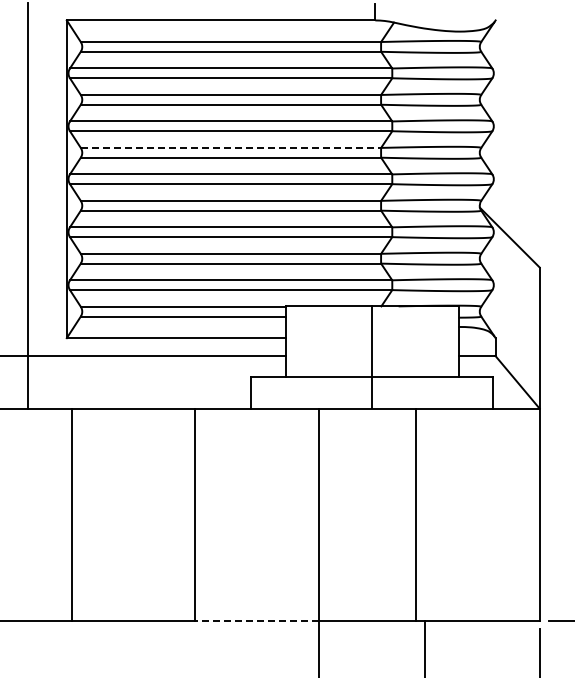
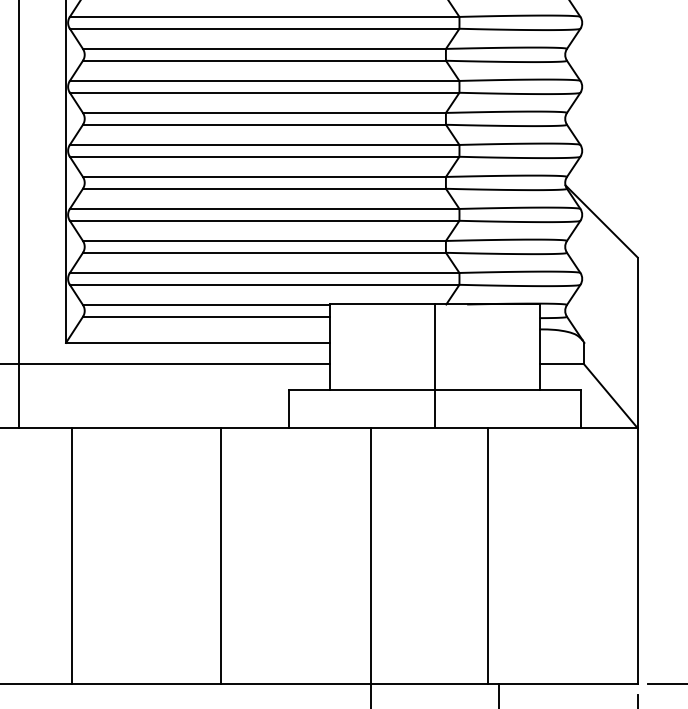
line: (231, 147) -> (265, 112), dashed -> solid
line: (257, 620) -> (296, 684), dashed -> solid

